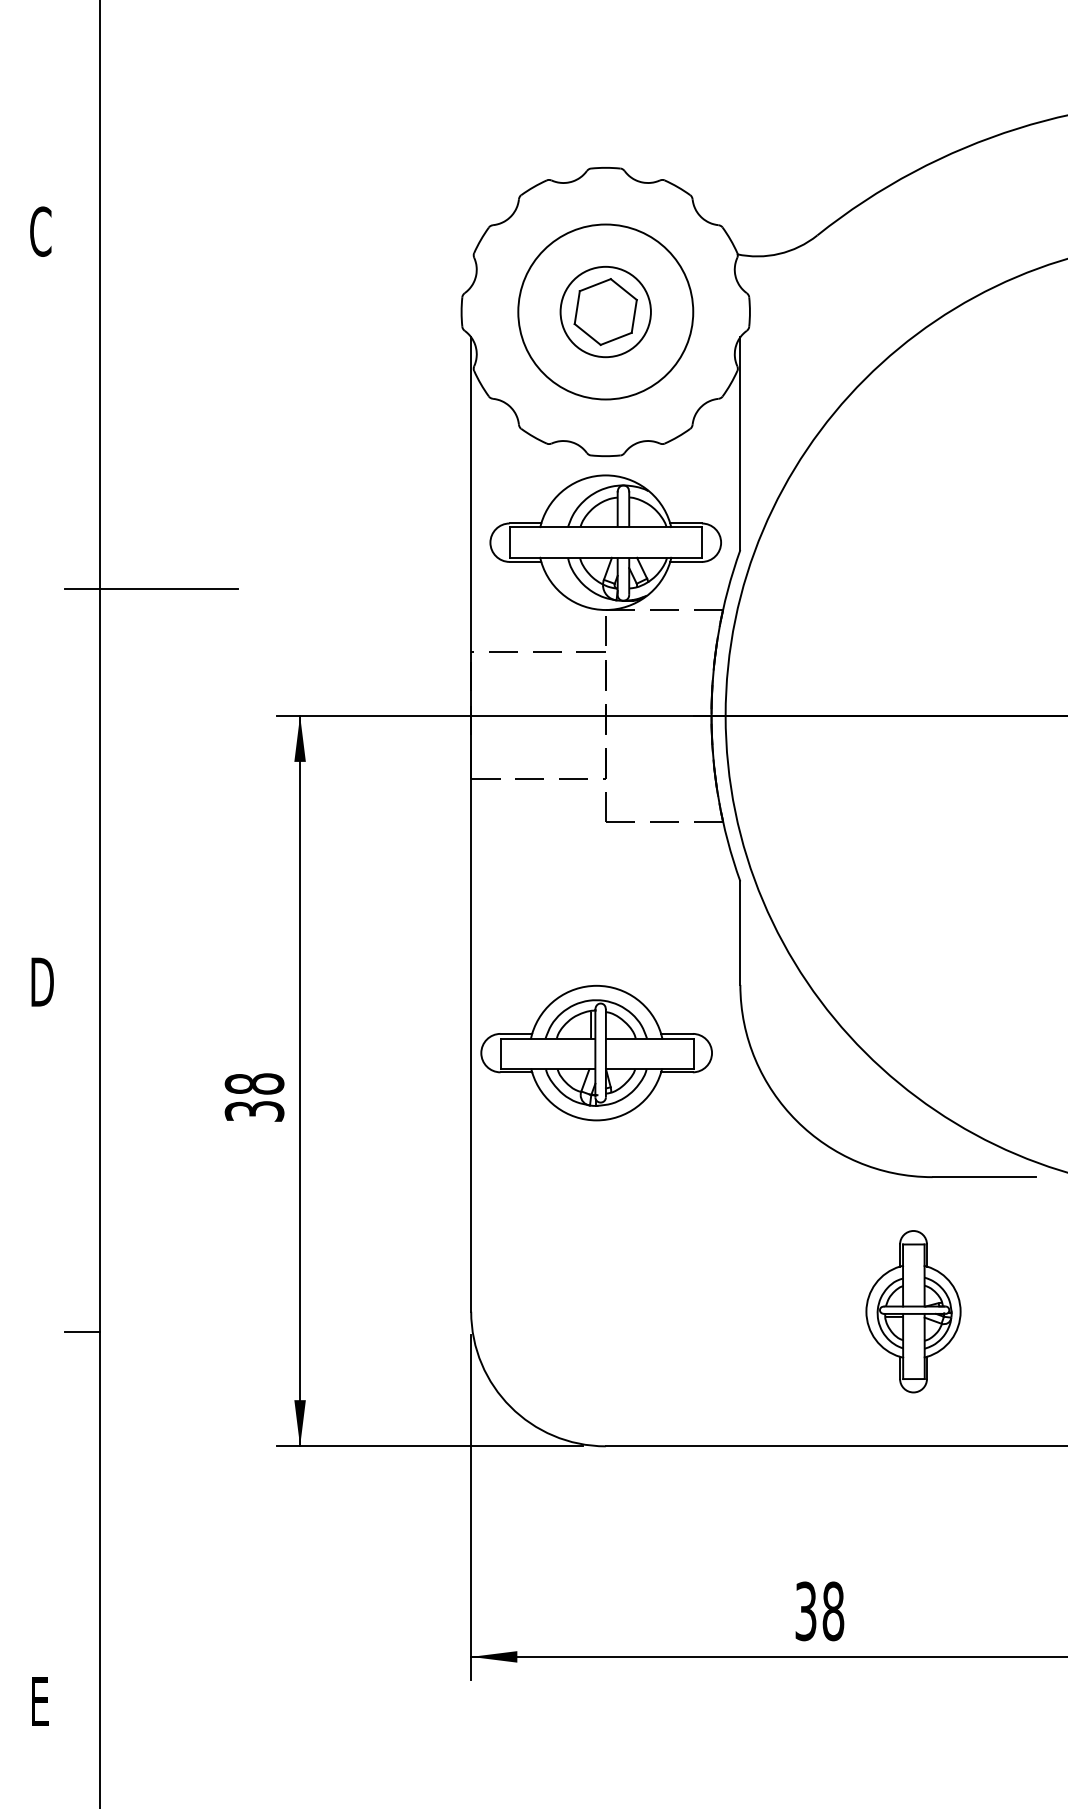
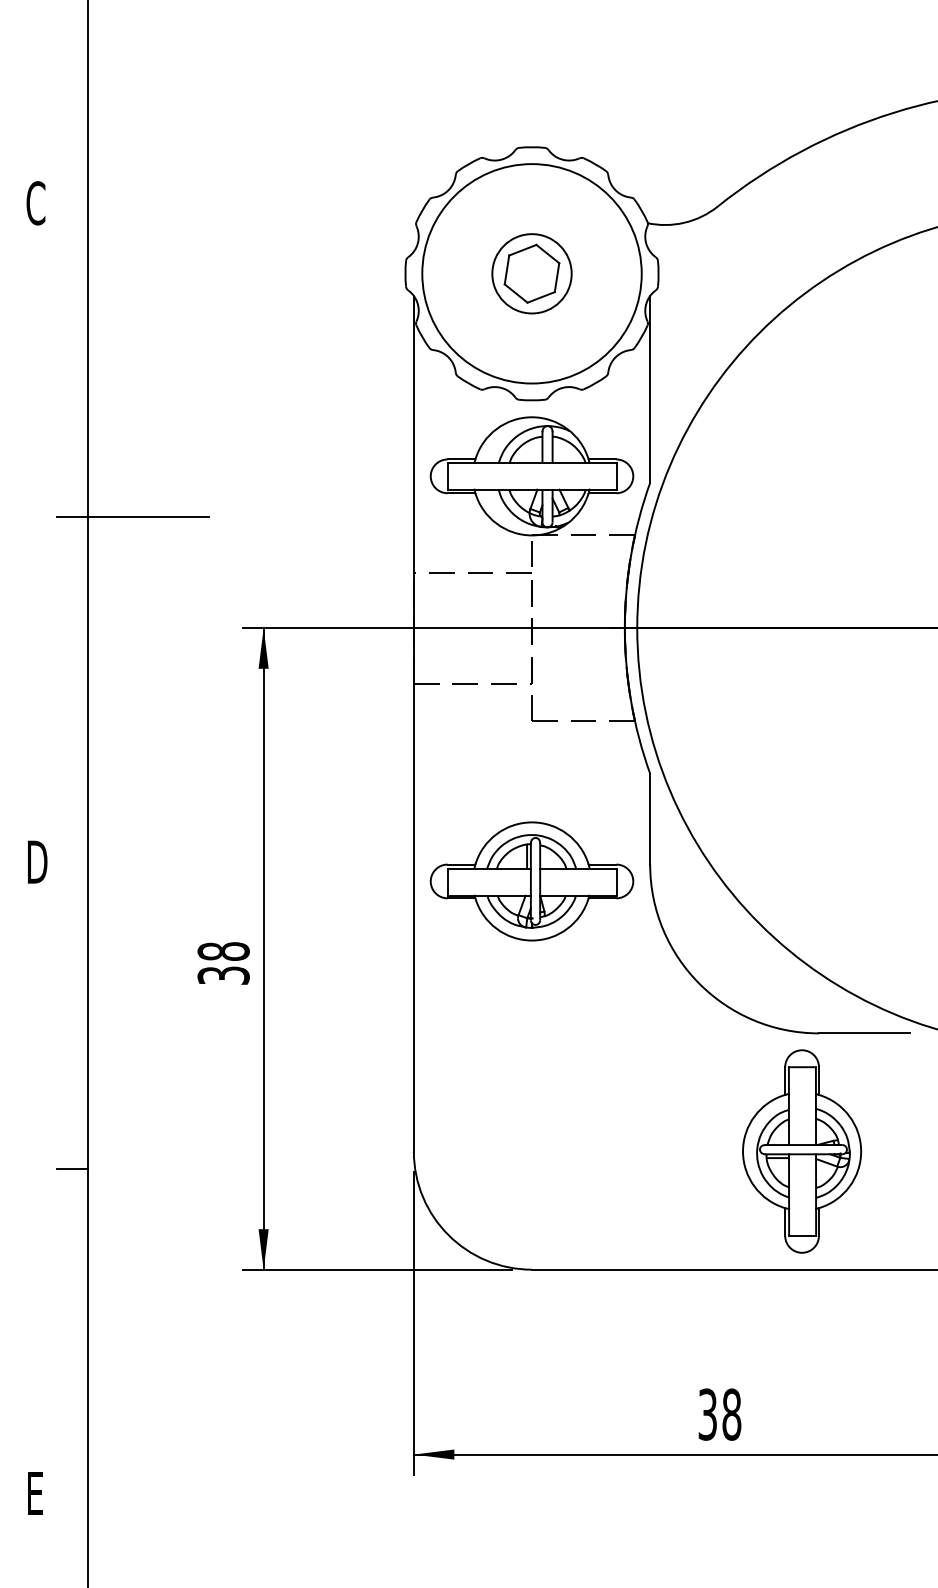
circle: (605, 311) -> (531, 273), size x1.43
part: (596, 1053) -> (531, 881), moved
part: (913, 1311) -> (802, 1151), size x1.43

